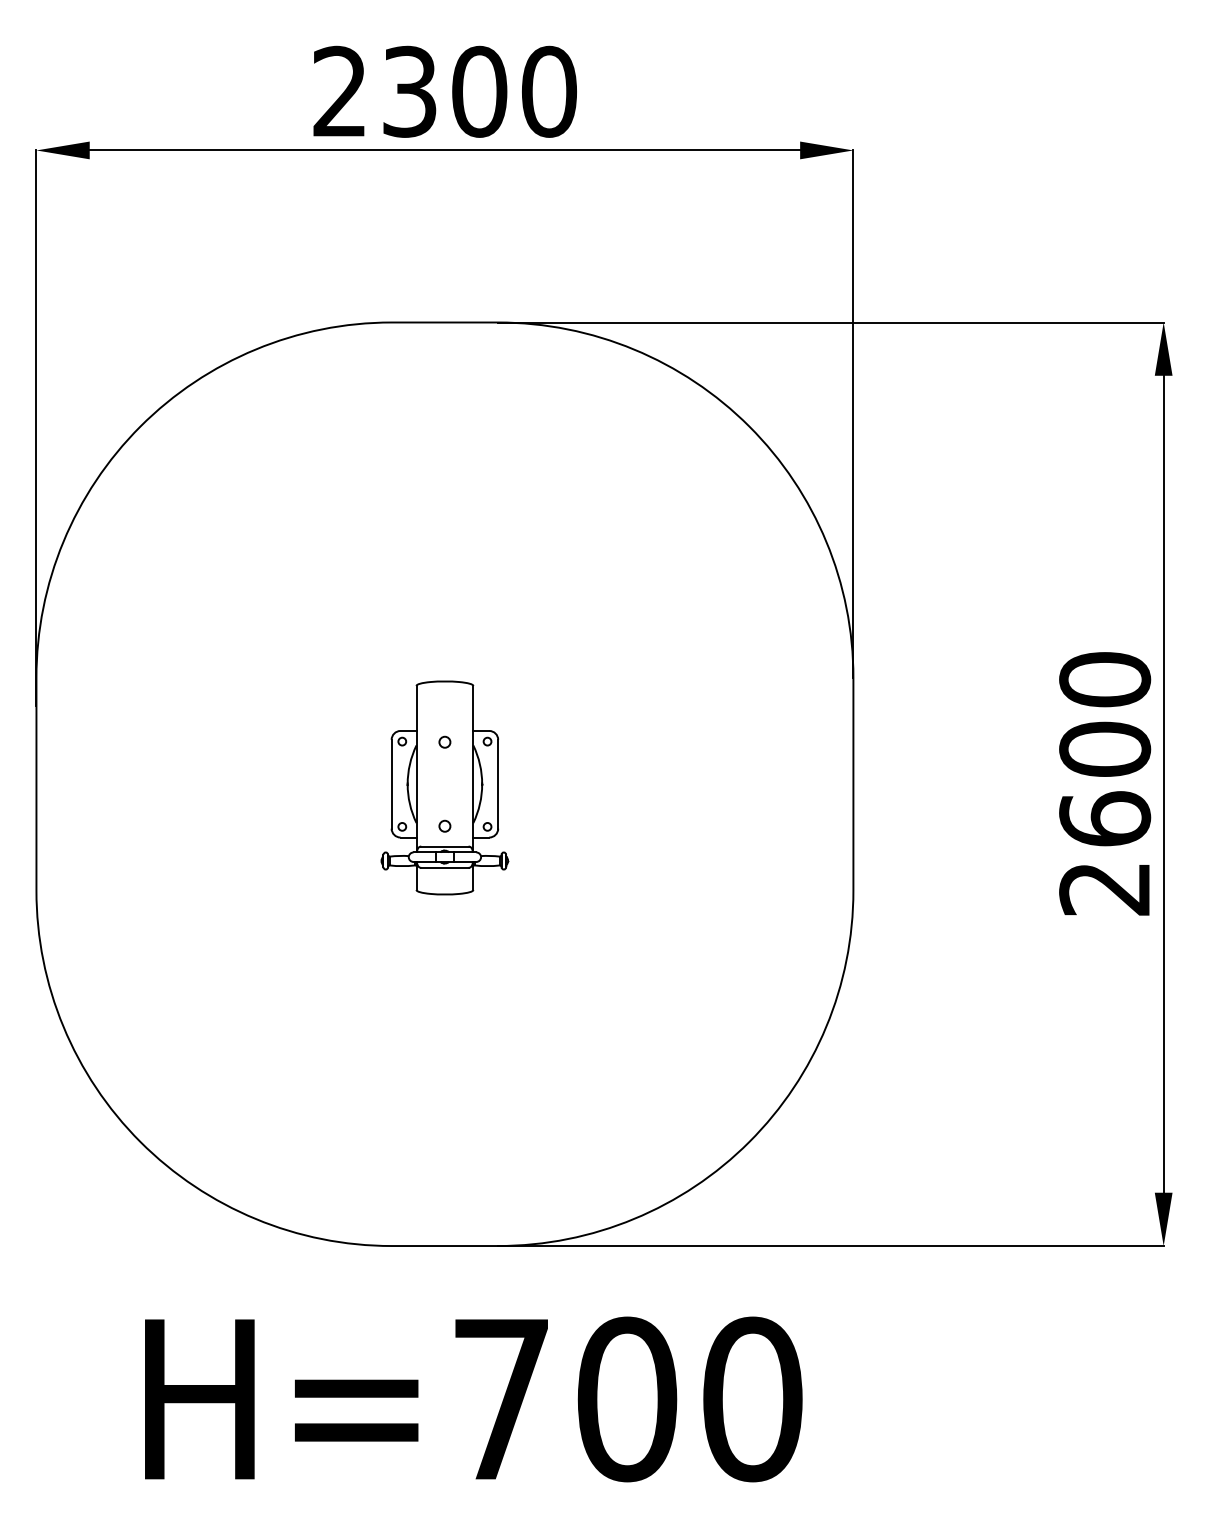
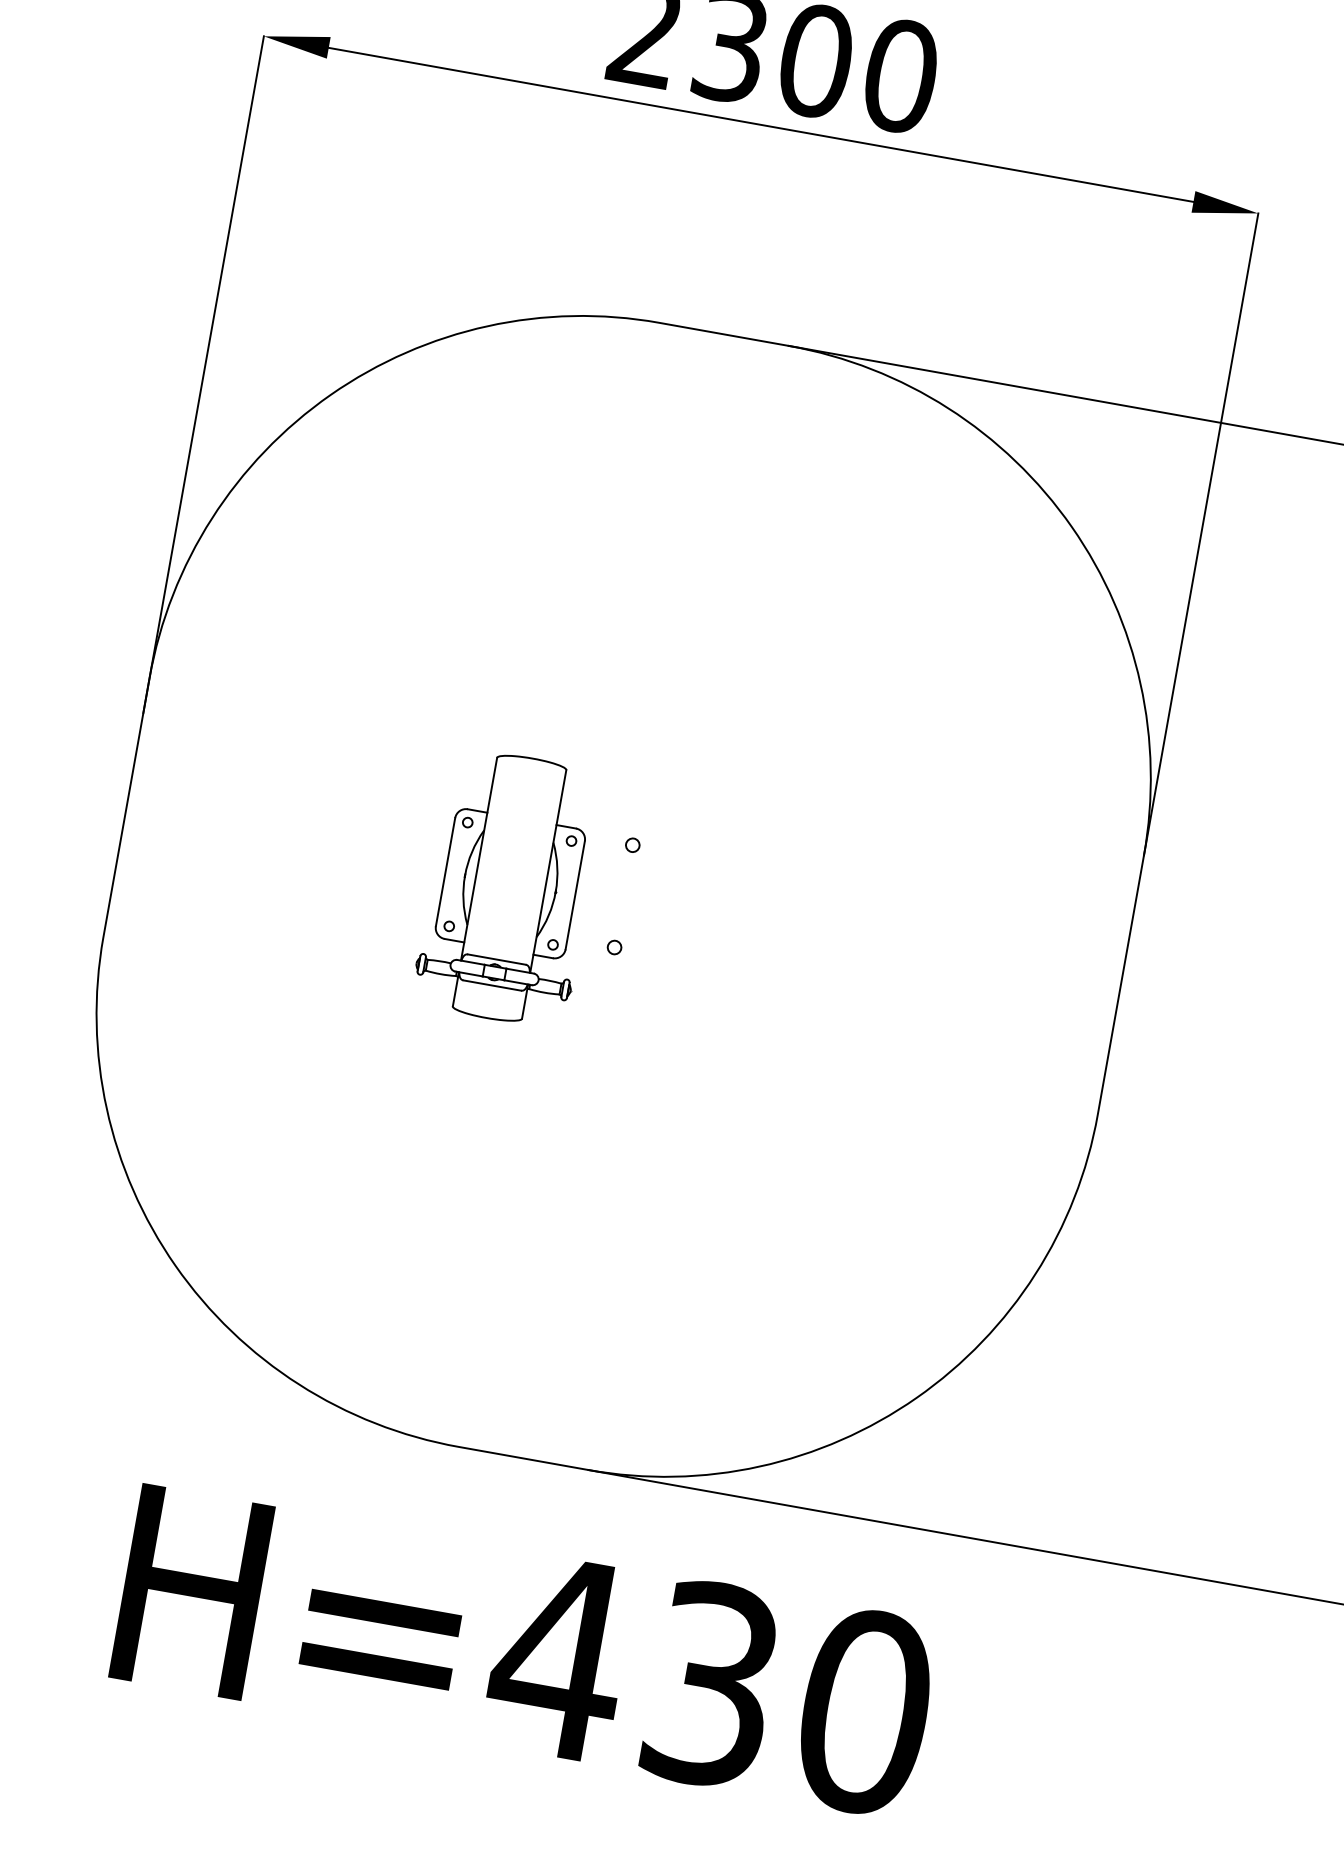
part: (444, 787) -> (509, 887), moved
text: (563, 1399) -> (634, 1671), H=700 -> H=430

